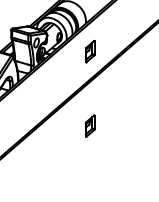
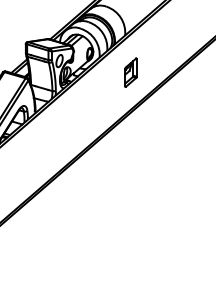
part: (89, 125) -> (130, 171), removed

